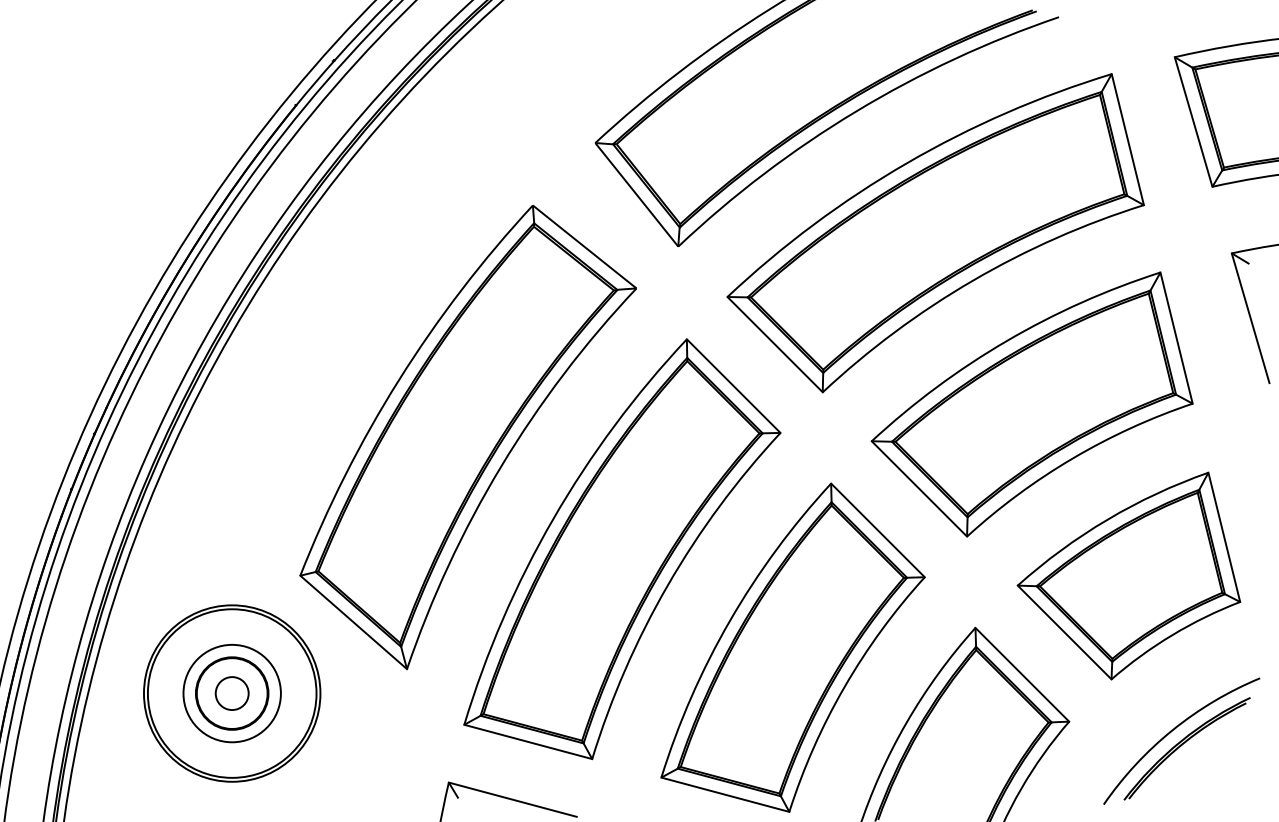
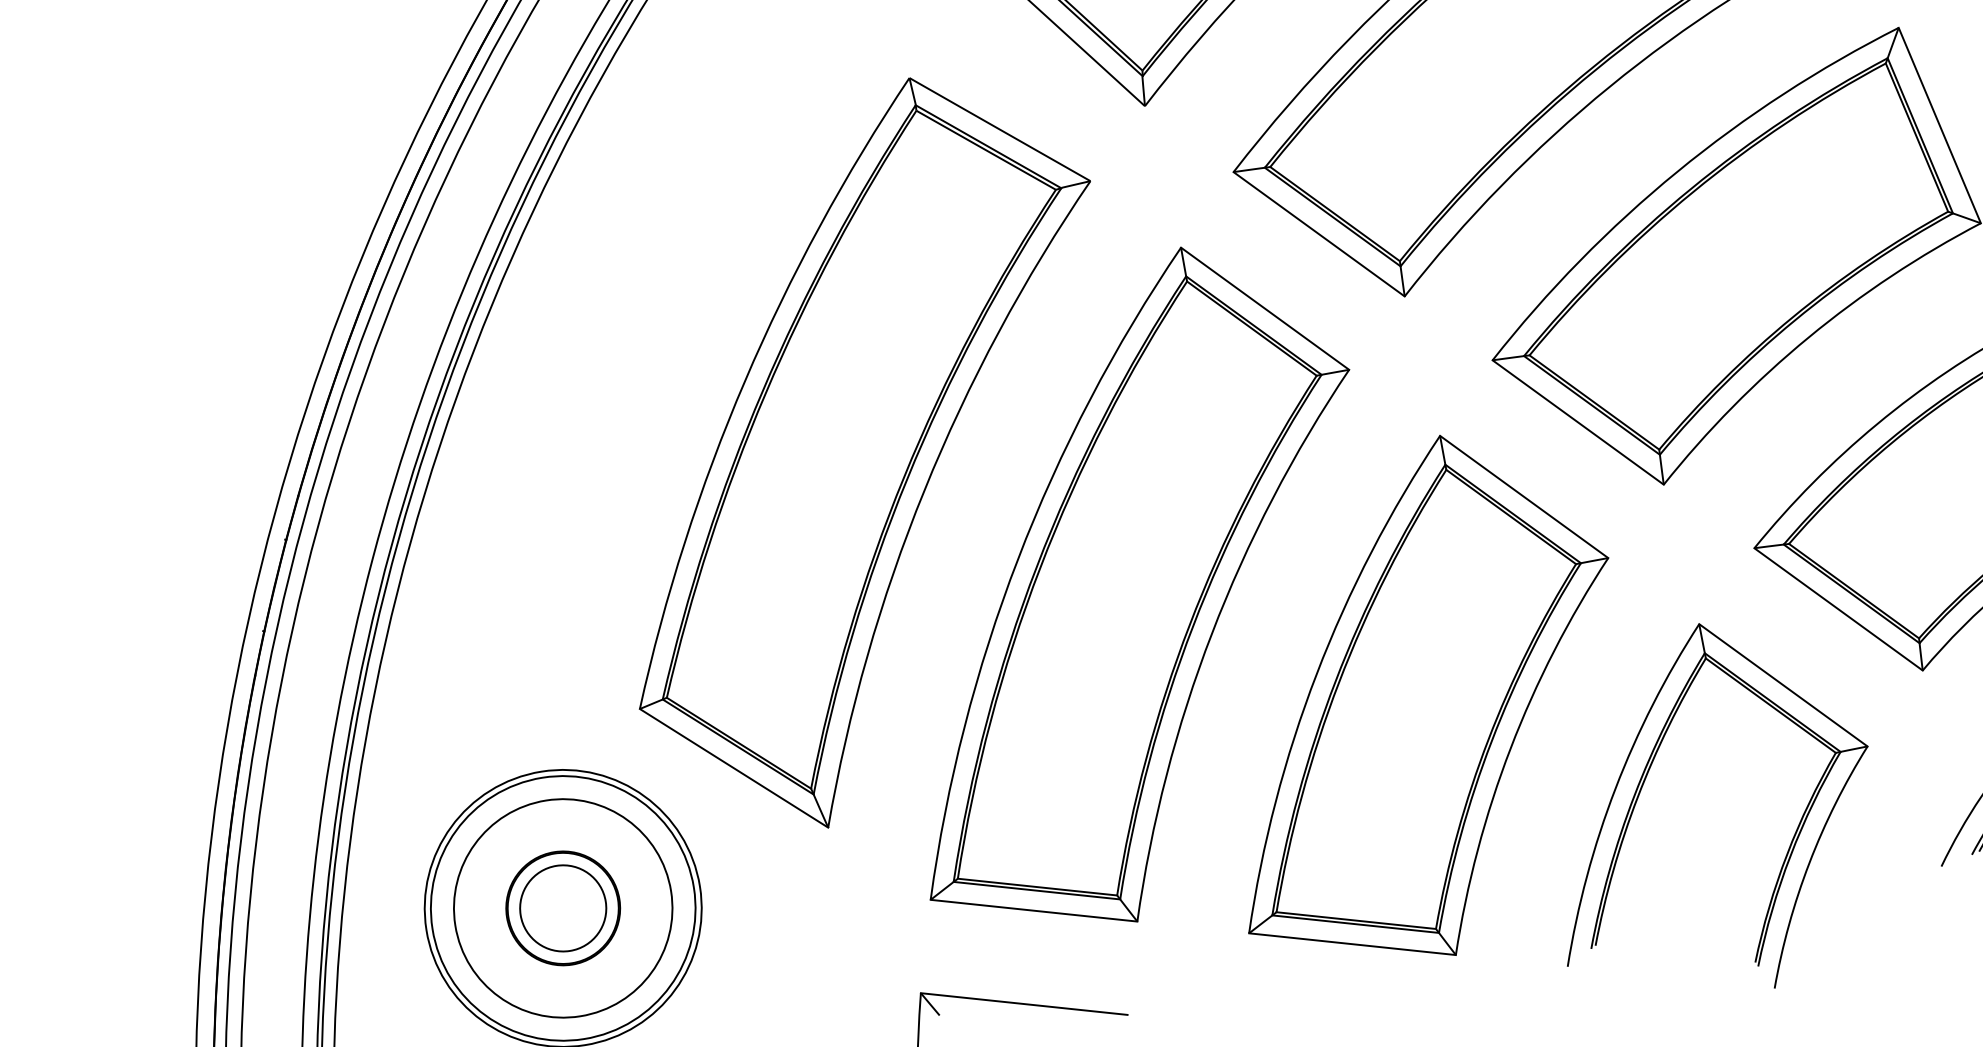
circle: (231, 693) -> (562, 908), size x1.43
circle: (231, 693) -> (562, 908), size x1.67

